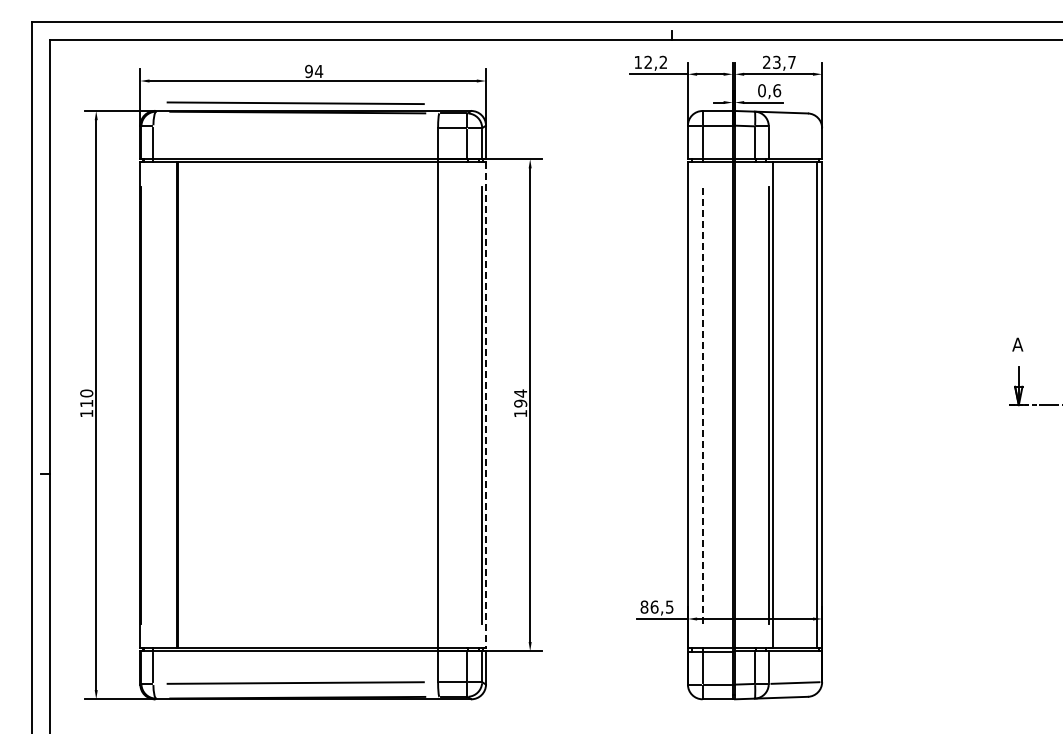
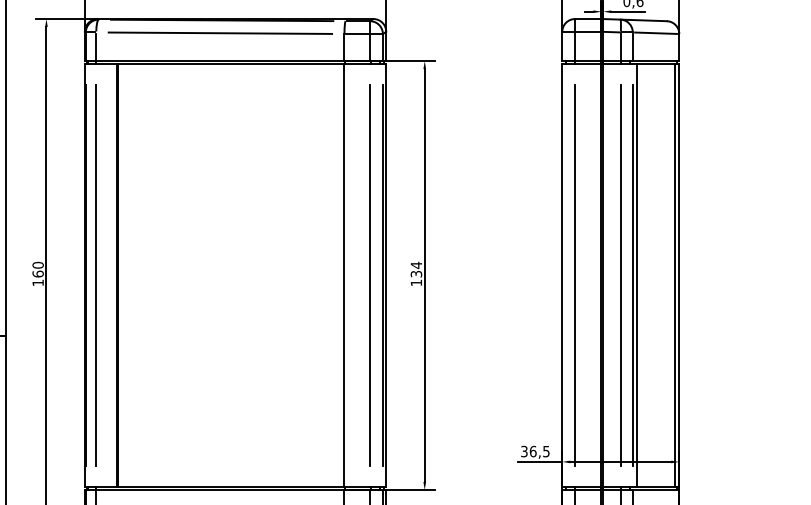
line: (295, 102) -> (220, 32), moved
line: (795, 127) -> (656, 33), added
text: (86, 403) -> (37, 274), 110 -> 160
text: (520, 403) -> (416, 274), 194 -> 134
line: (153, 404) -> (96, 274), added
line: (467, 404) -> (370, 274), added
line: (755, 404) -> (621, 274), added
line: (486, 405) -> (386, 275), dashed -> solid
line: (702, 405) -> (574, 275), dashed -> solid
text: (644, 606) -> (524, 451), 86,5 -> 36,5

